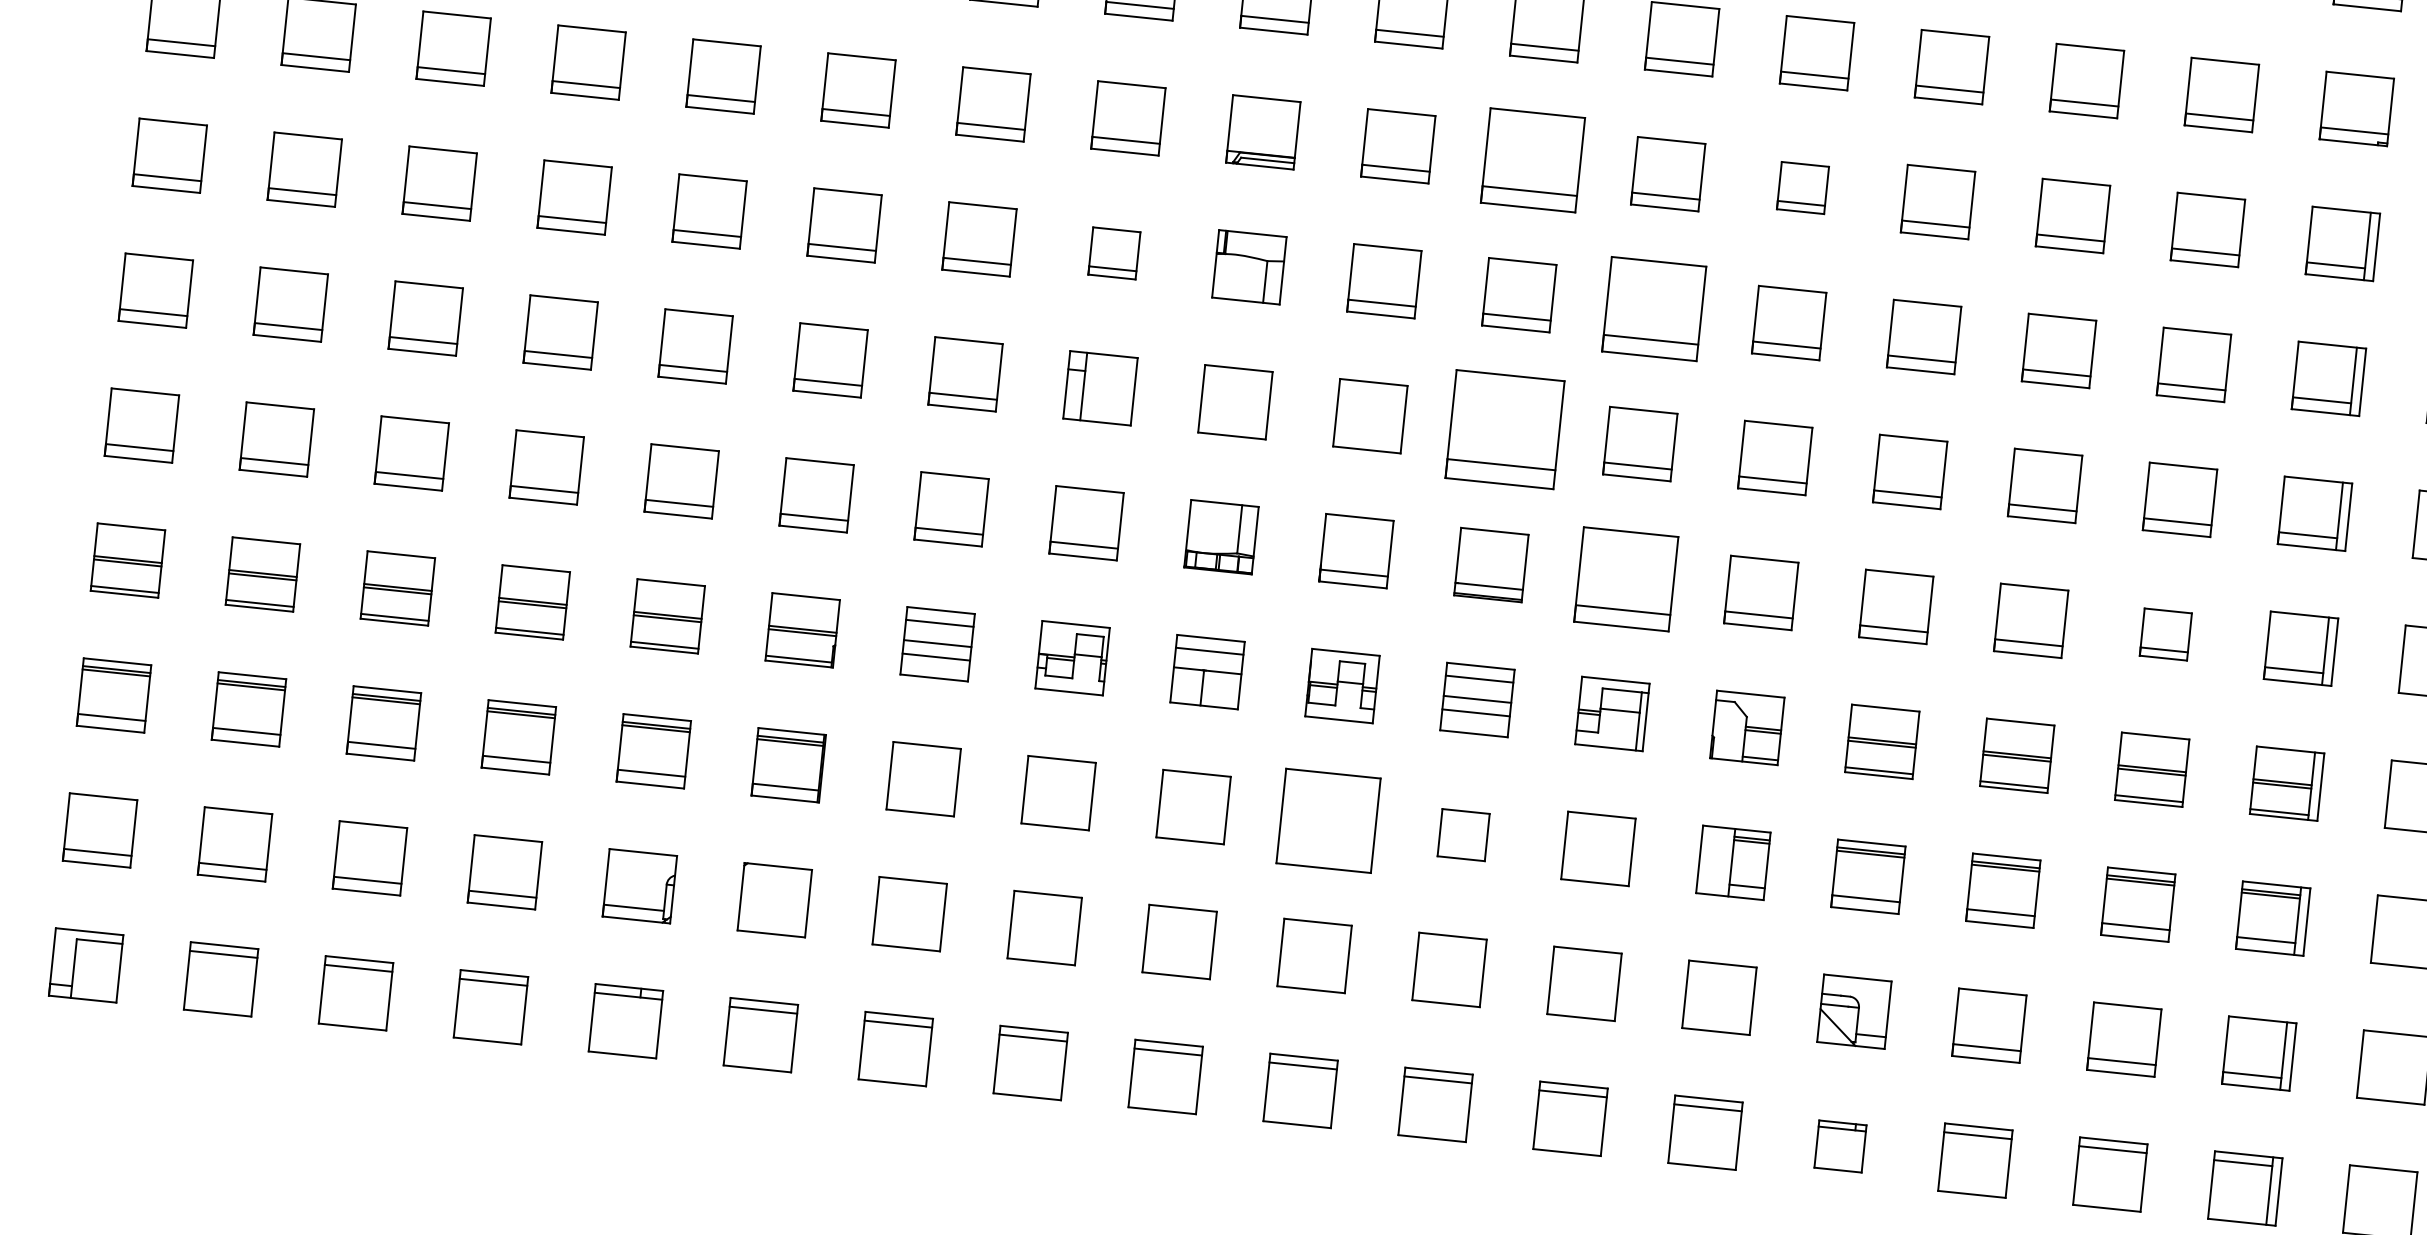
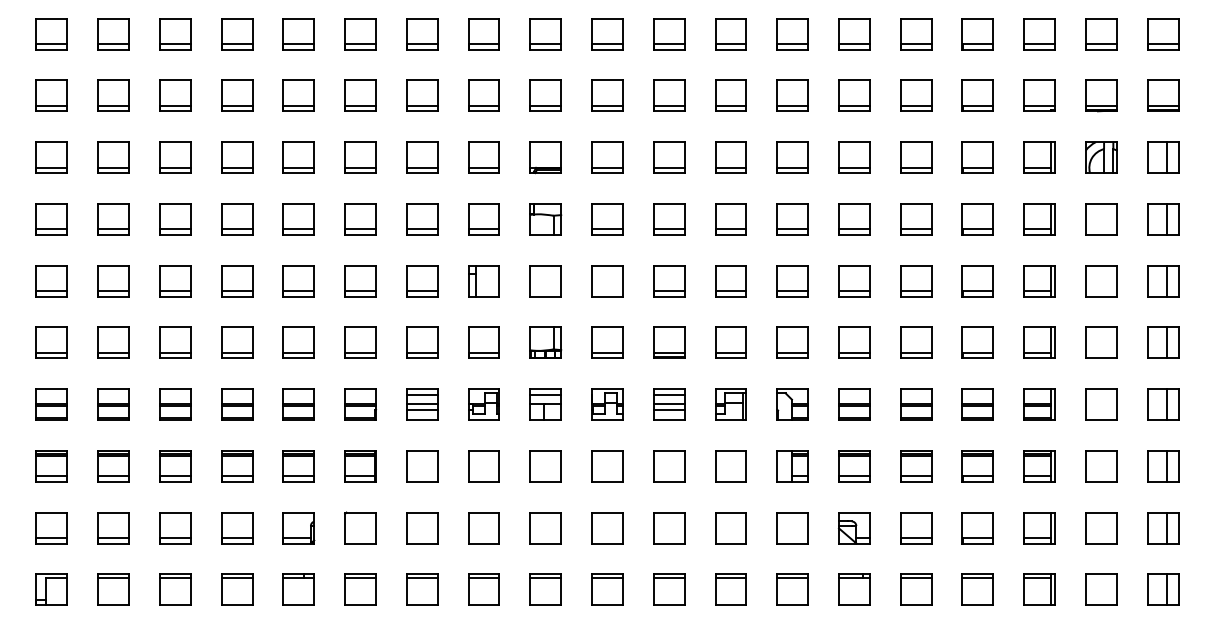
part: (1533, 159) -> (669, 157), size x0.71
part: (1802, 187) -> (792, 157), size x1.43
part: (1113, 253) -> (483, 219), size x1.43
part: (1653, 309) -> (730, 219), size x0.71
part: (1505, 431) -> (669, 281), size x0.62
part: (1625, 578) -> (730, 342), size x0.71
part: (2165, 633) -> (977, 342), size x1.43
part: (1328, 821) -> (607, 466), size x0.71
part: (1464, 835) -> (669, 466), size x1.43
part: (1840, 1146) -> (854, 589), size x1.43

